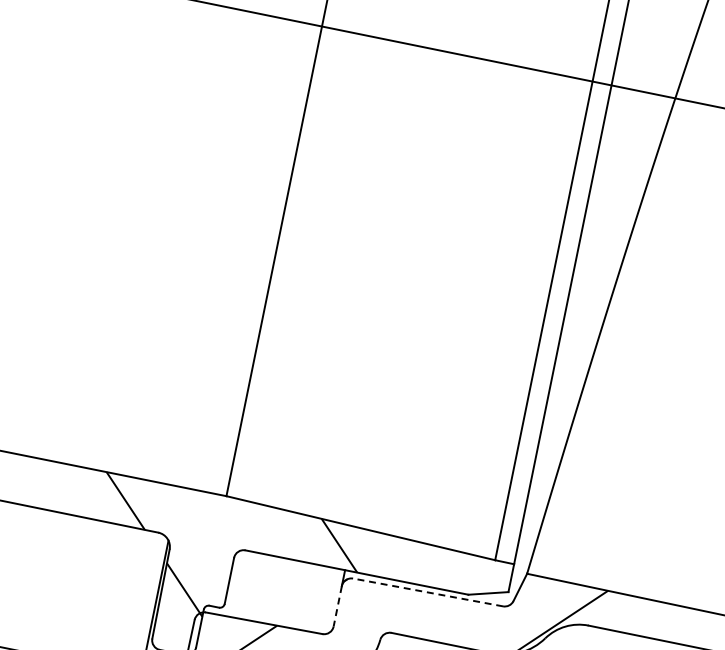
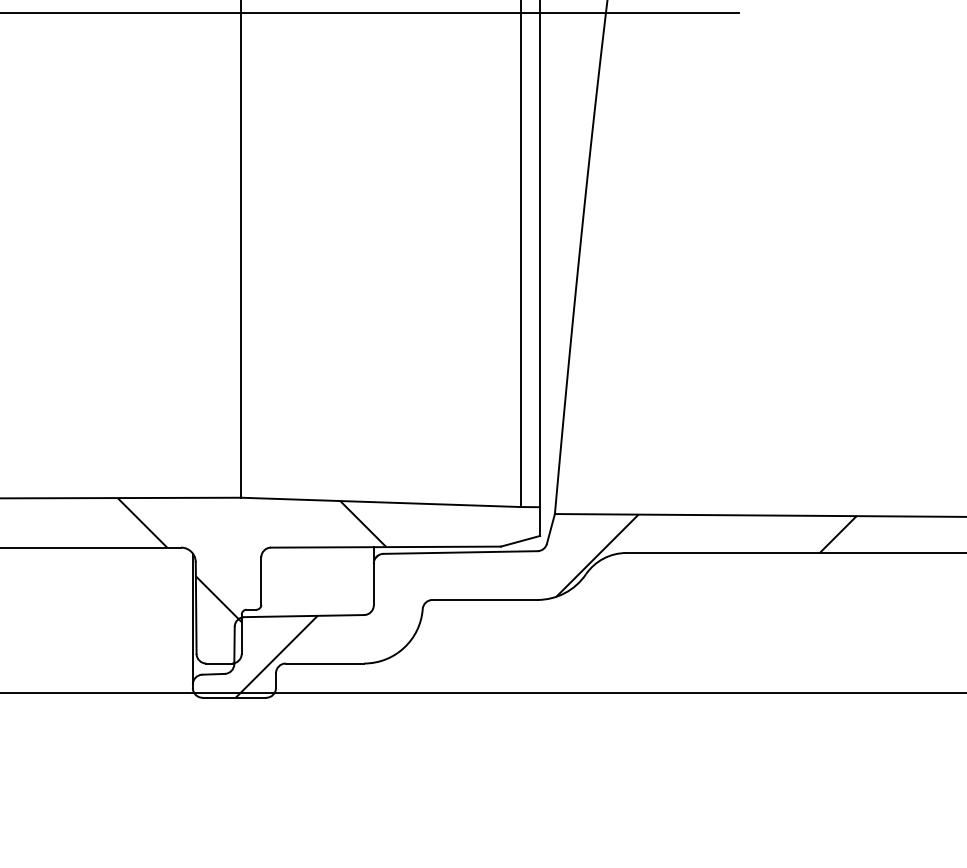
line: (428, 592) -> (460, 552), dashed -> solid
line: (337, 606) -> (373, 584), dashed -> solid

